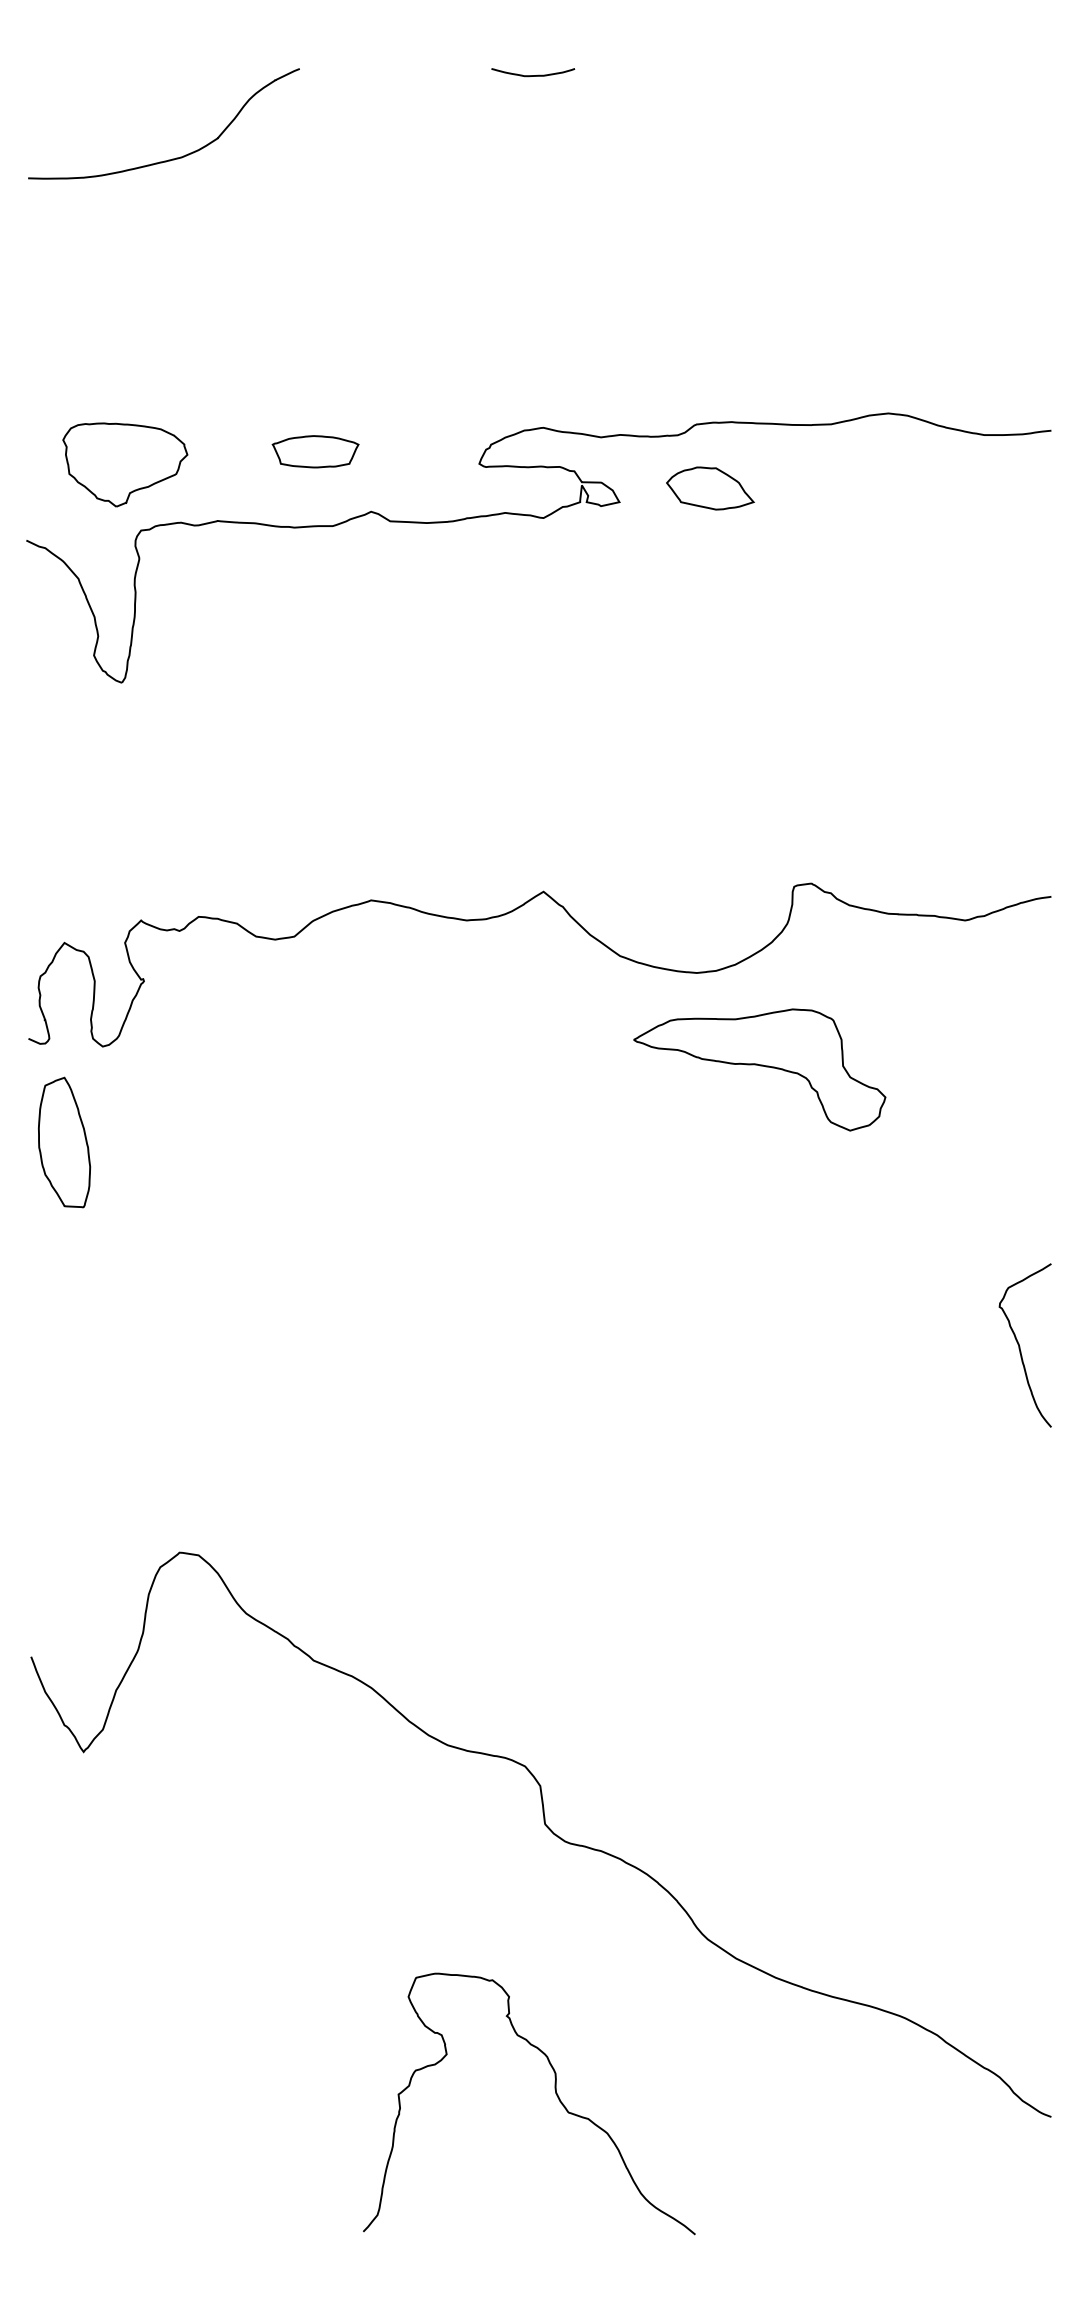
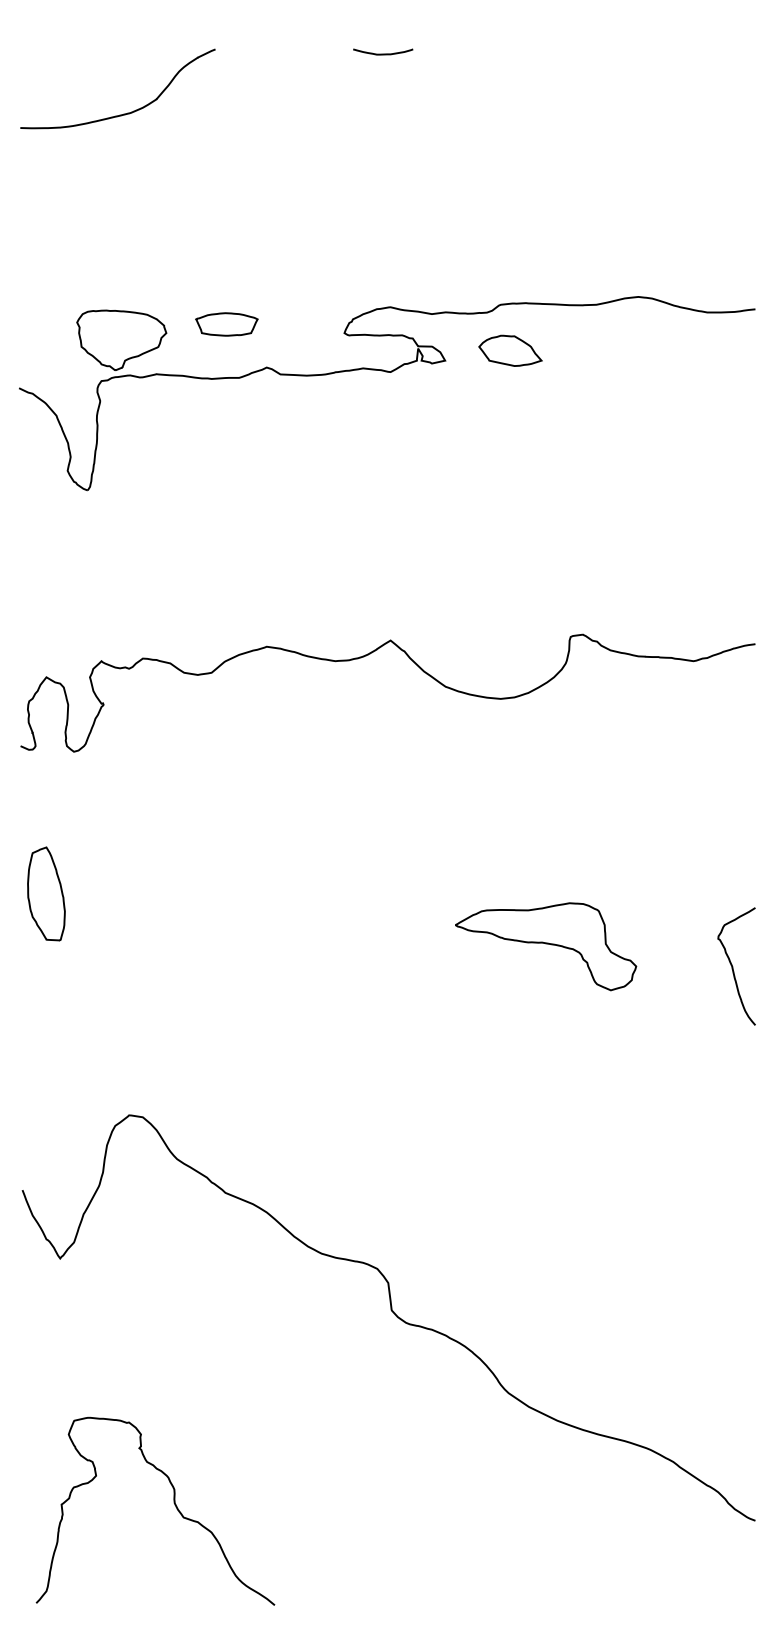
part: (125, 464) -> (121, 340), moved
part: (759, 1069) -> (545, 946), moved
part: (64, 1142) -> (46, 893), moved
curve: (555, 2093) -> (174, 1503), moved

